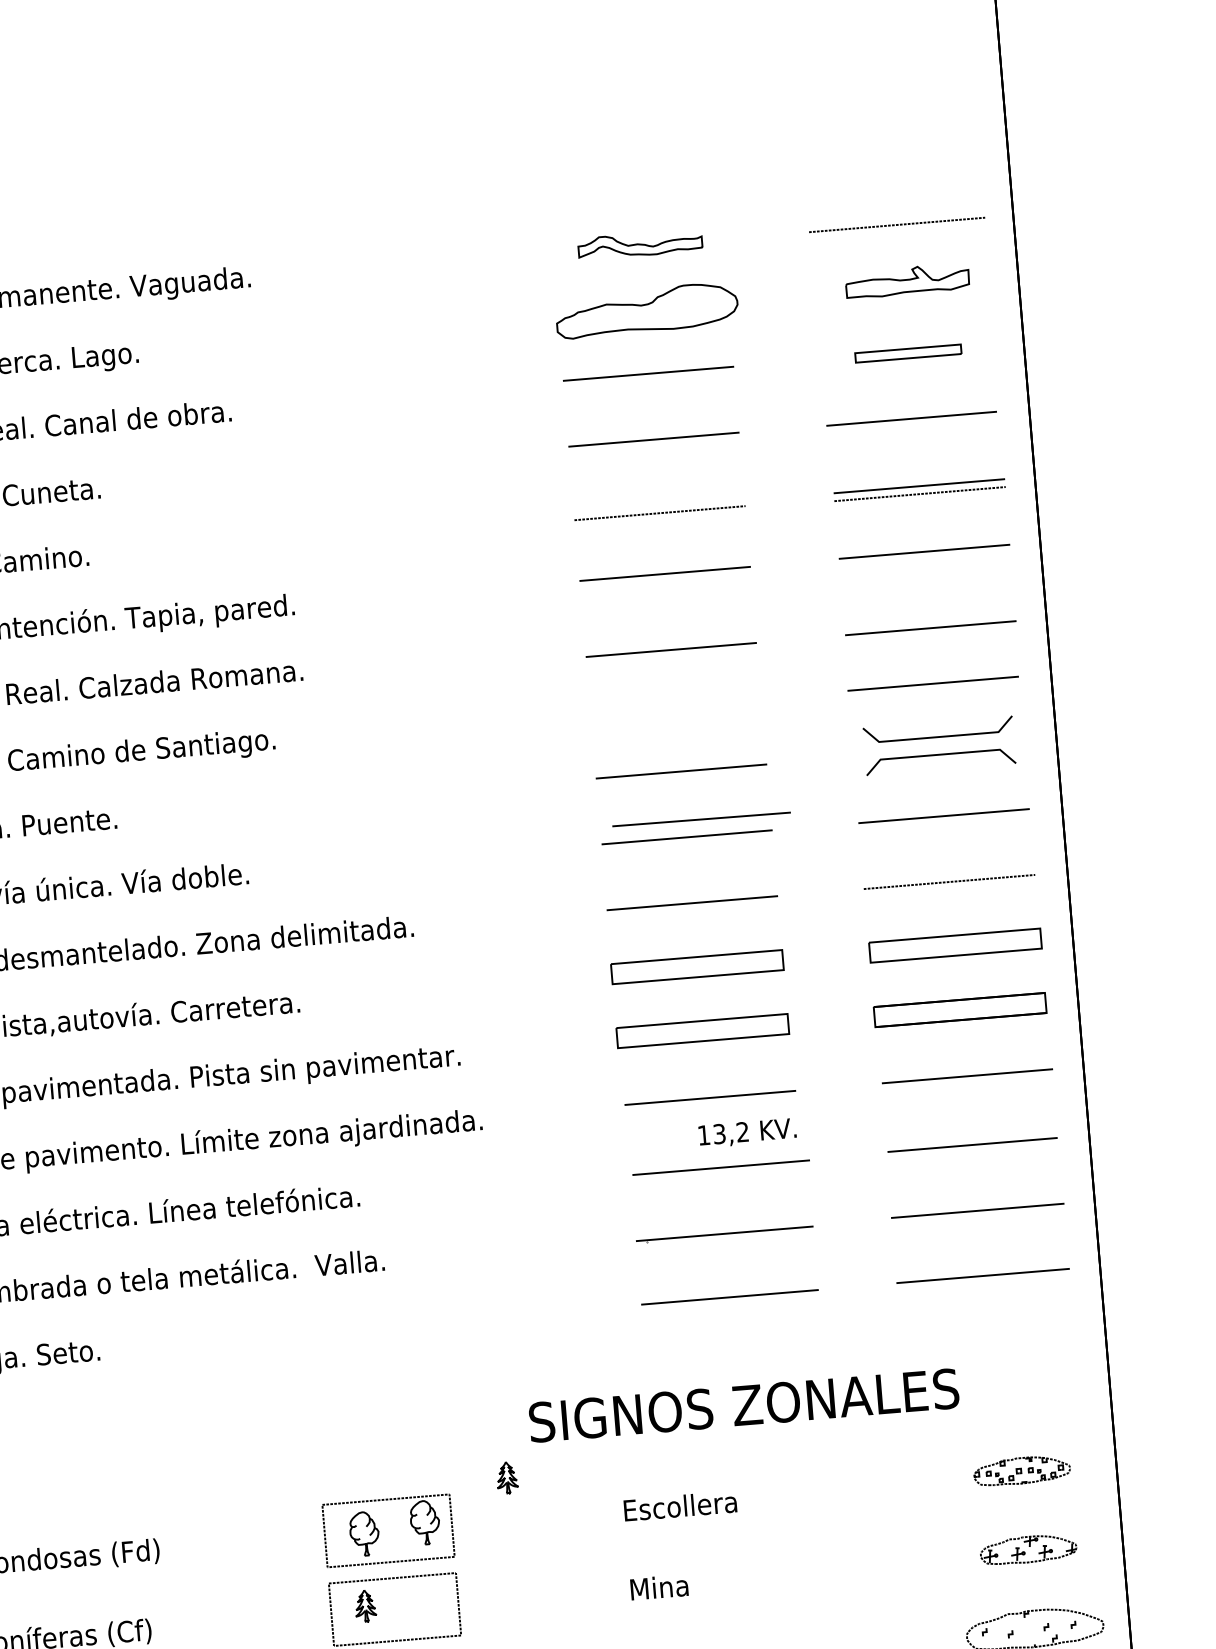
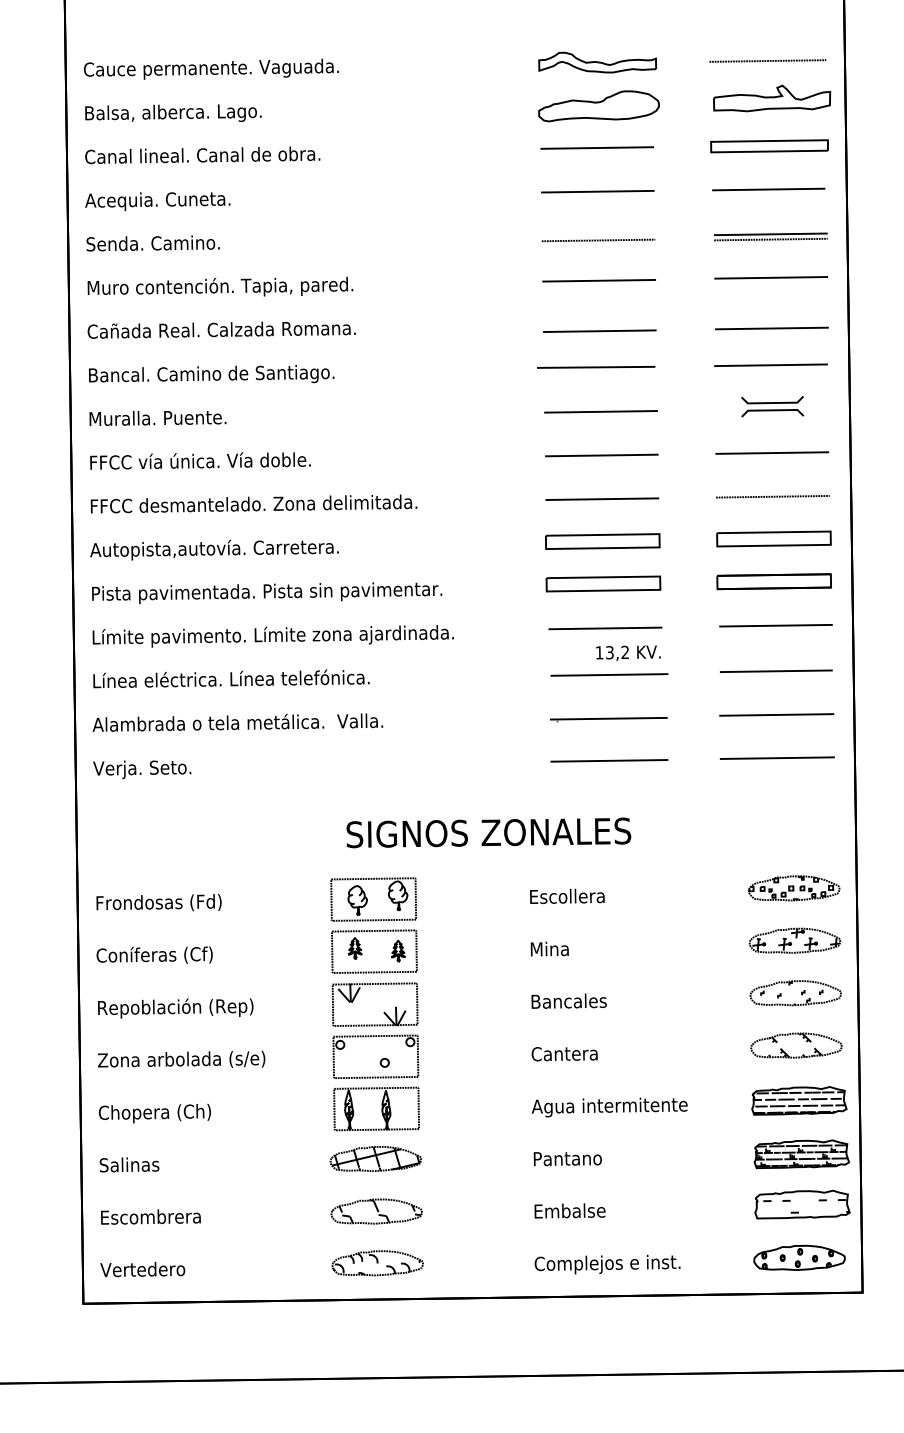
part: (640, 244) -> (597, 62), size x1.43
part: (907, 281) -> (772, 98), size x1.43
part: (908, 353) -> (769, 146), size x1.67
part: (939, 745) -> (772, 406), size x0.62
line: (702, 819) -> (596, 367), moved
text: (743, 1405) -> (488, 832), moved
part: (1022, 1470) -> (794, 888), size x1.43
part: (507, 1478) -> (398, 951), moved
part: (1027, 1549) -> (794, 940), size x1.43

